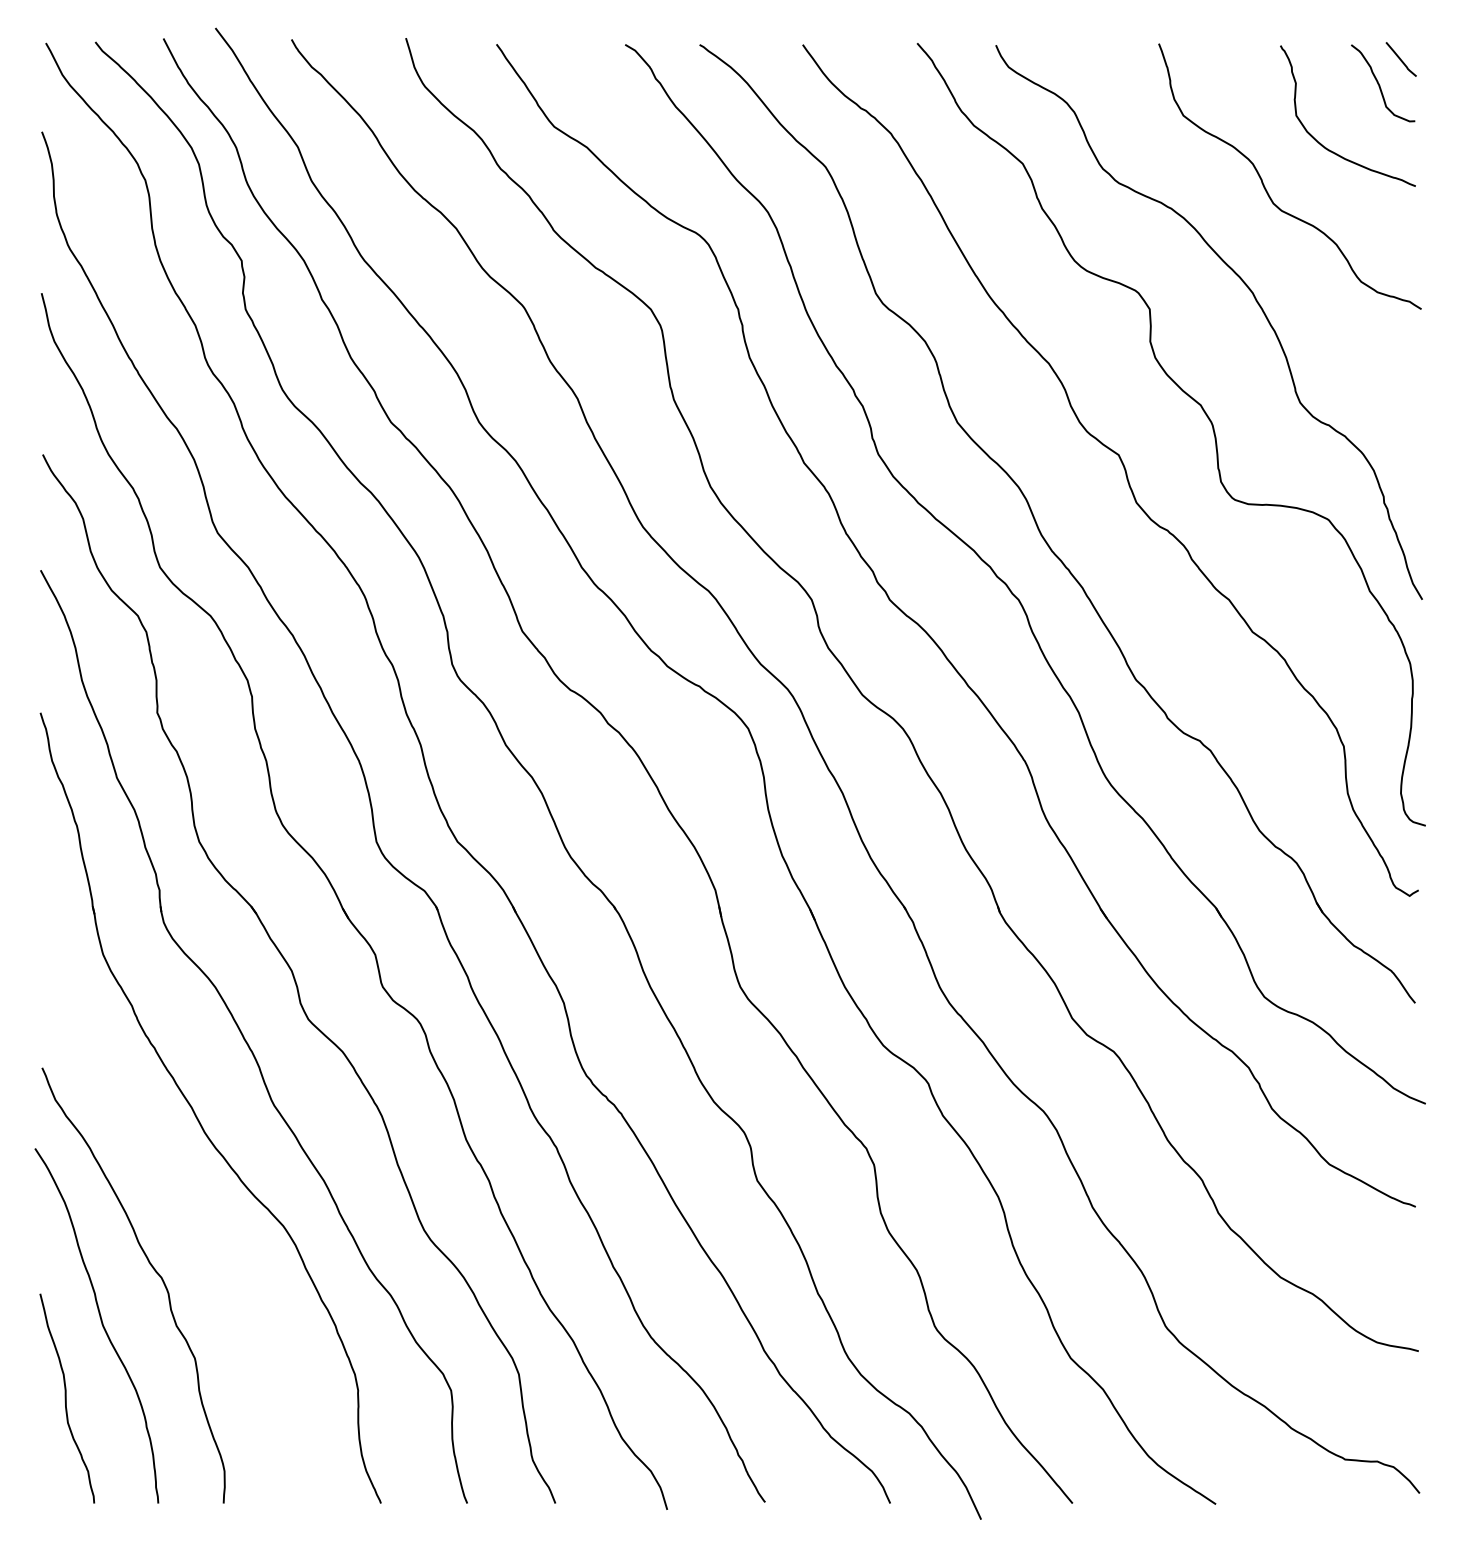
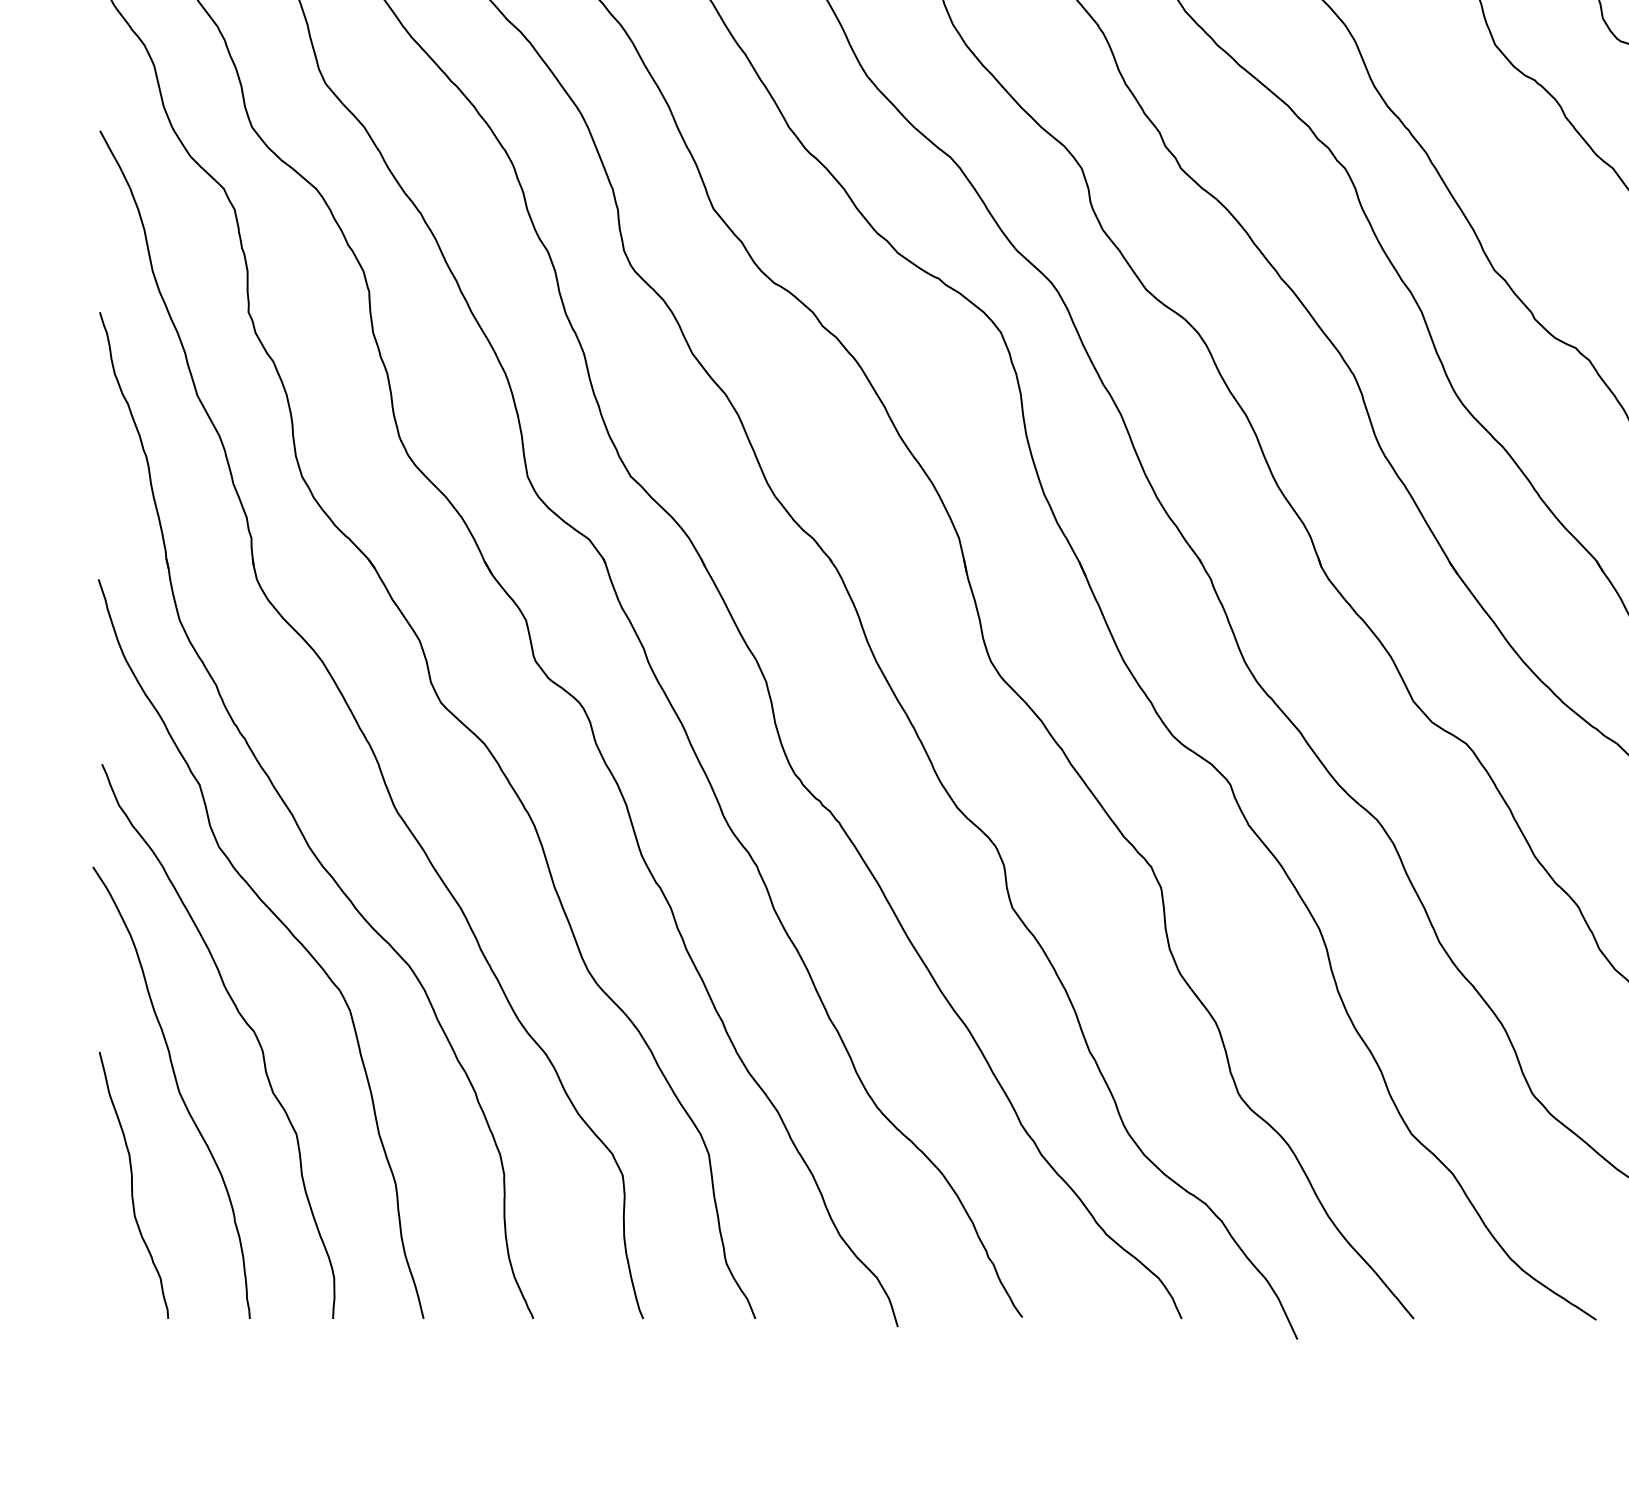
curve: (184, 1194) -> (283, 925), added

